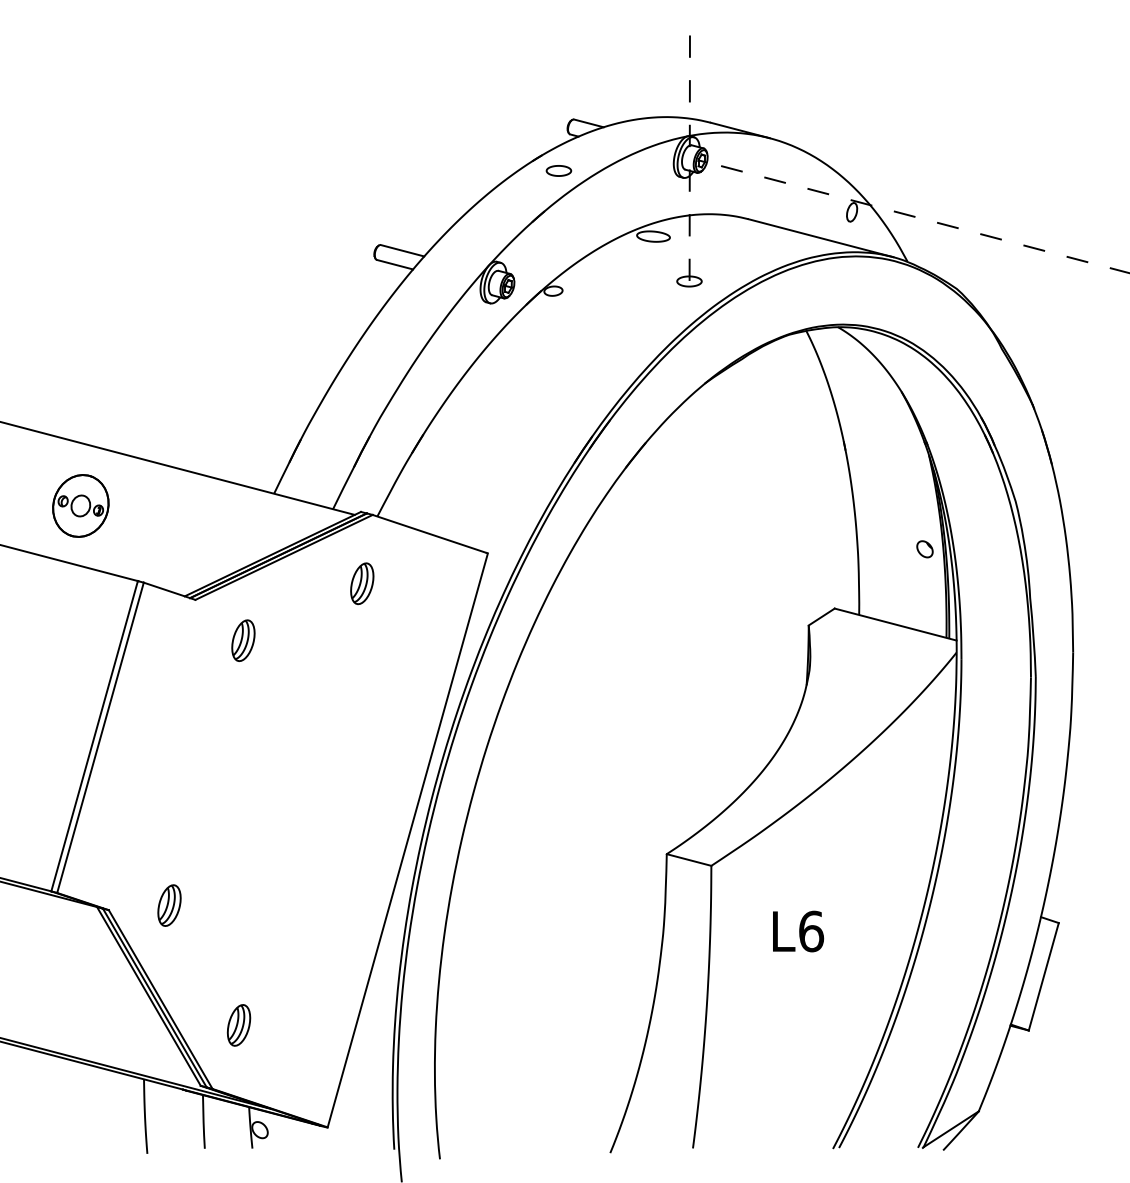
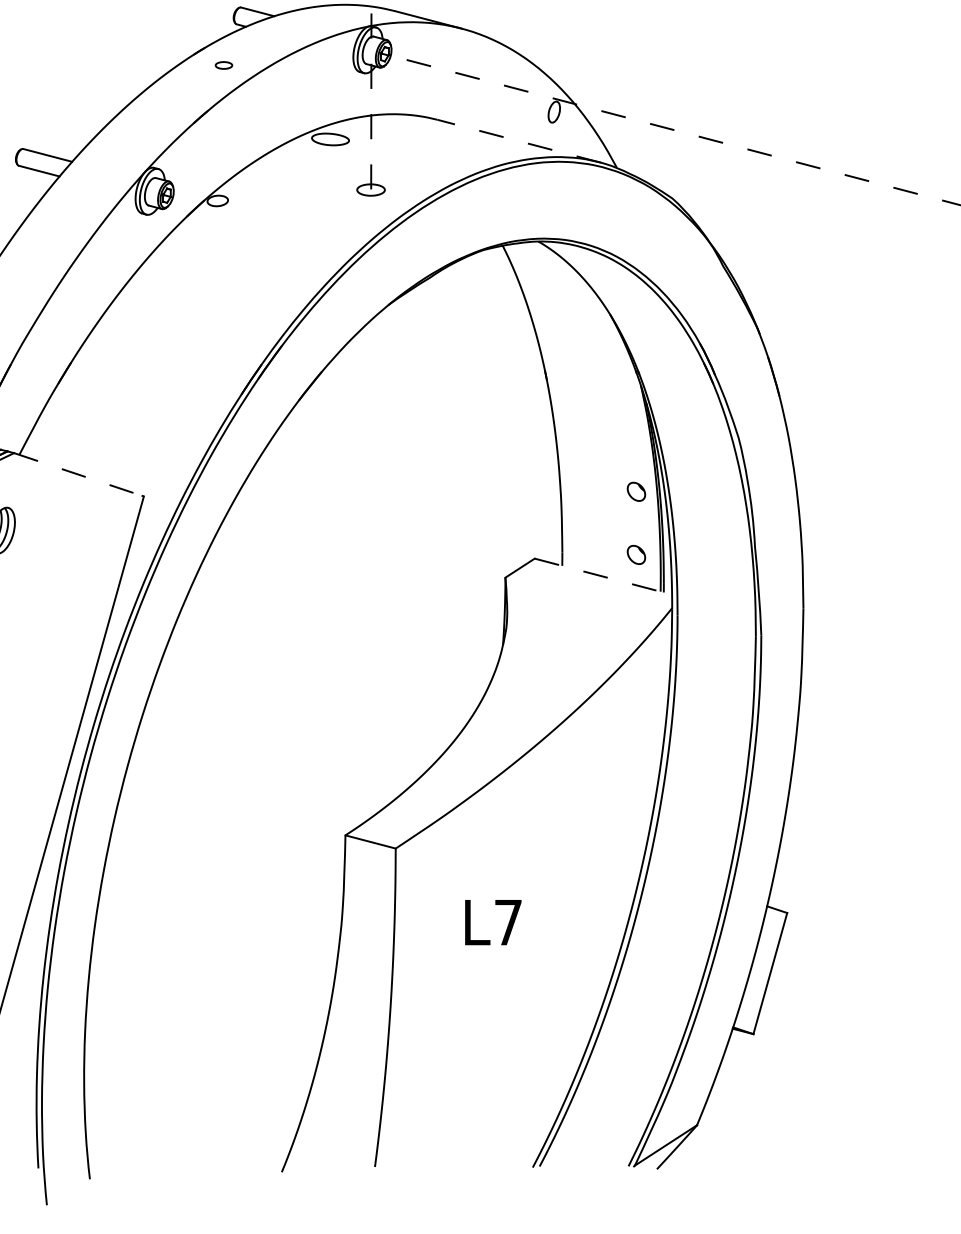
part: (558, 170) -> (223, 64), size x0.6
line: (821, 238) -> (519, 141), solid -> dashed
line: (429, 533) -> (78, 474), solid -> dashed
part: (924, 605) -> (635, 555), added
line: (896, 624) -> (604, 576), solid -> dashed
text: (811, 931) -> (508, 922), L6 -> L7

